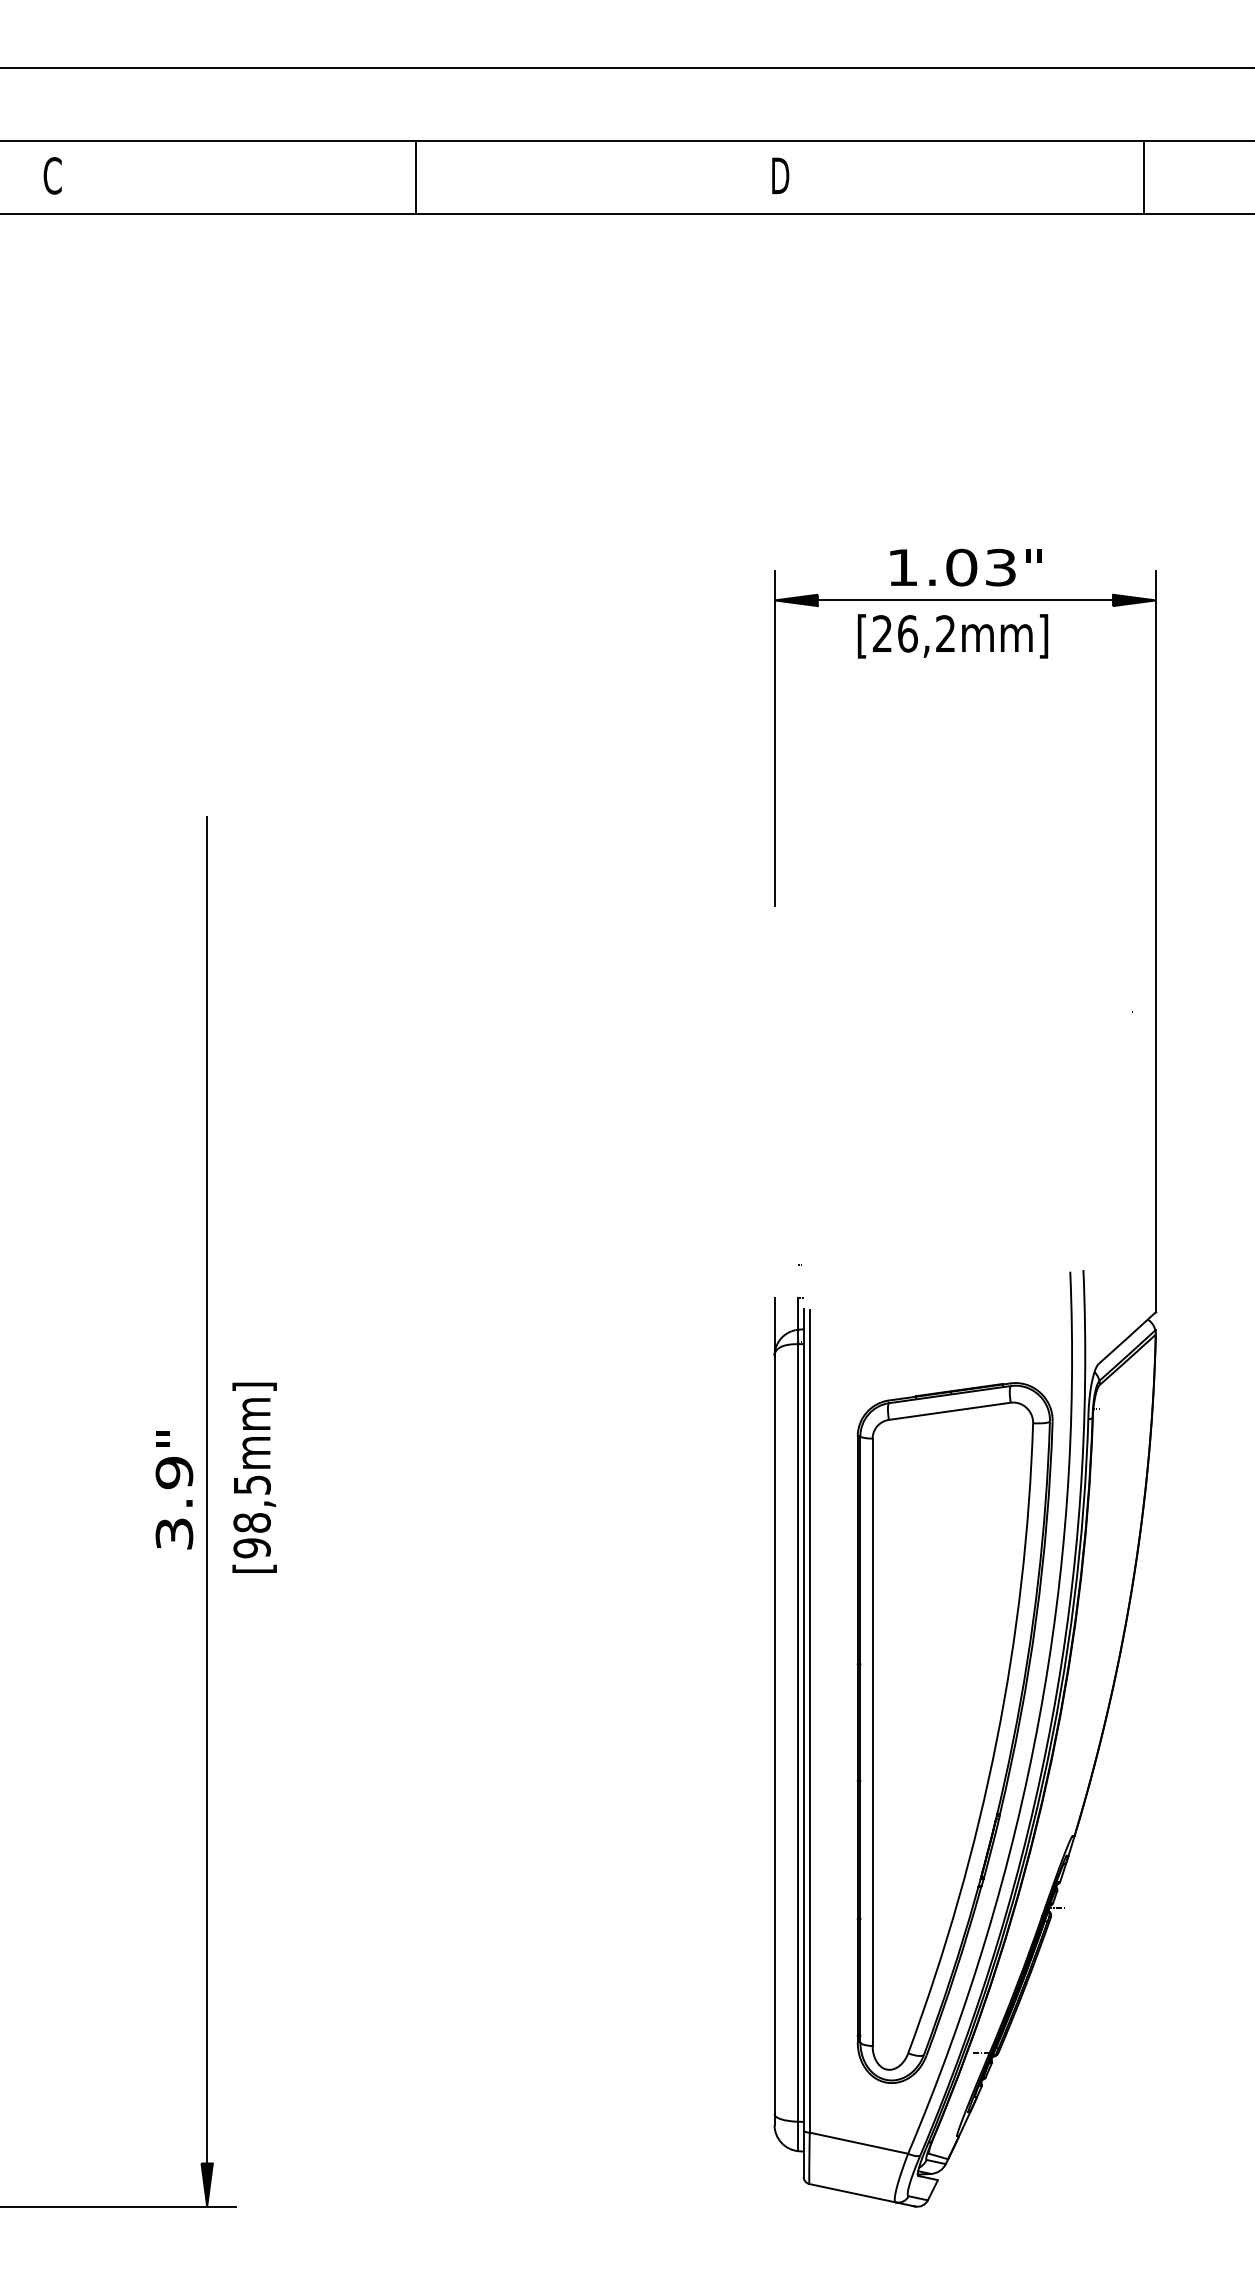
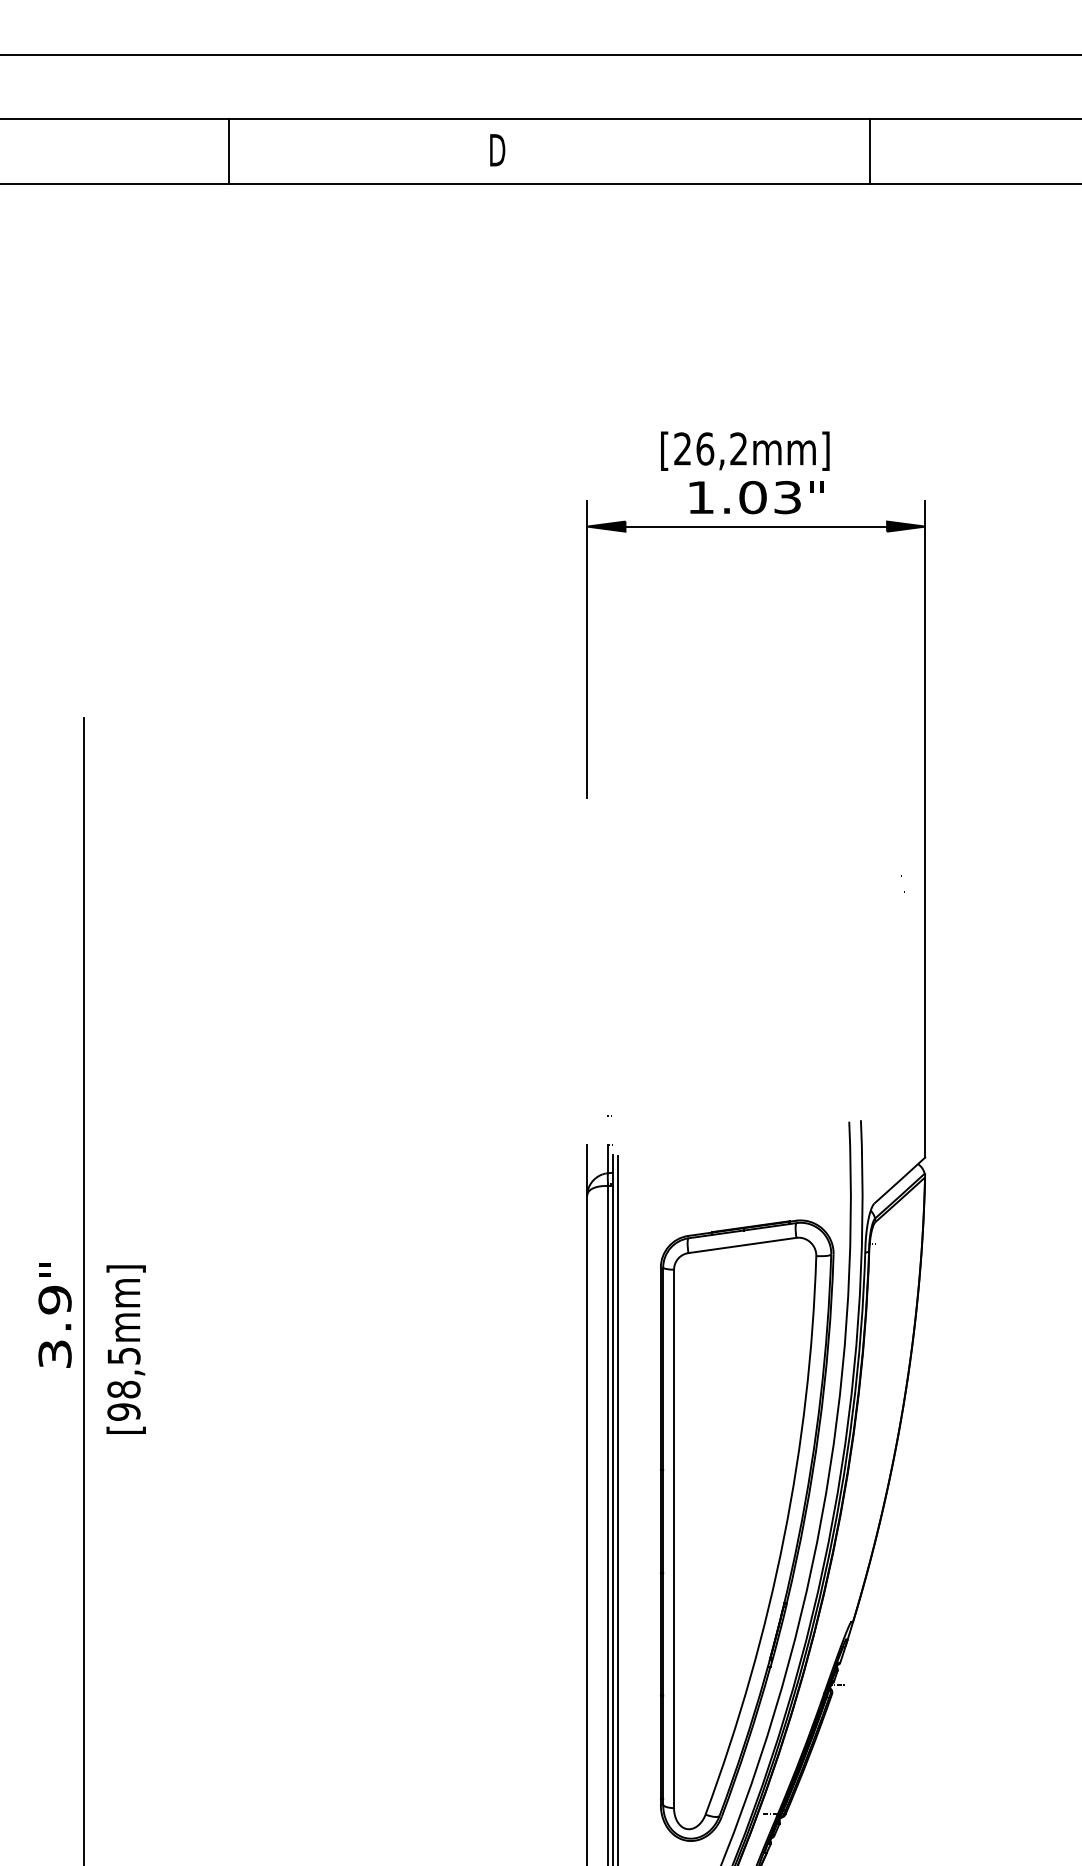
text: (780, 175) -> (497, 149), moved
line: (416, 177) -> (228, 151), moved
line: (1143, 177) -> (869, 151), moved
text: (952, 636) -> (744, 451), moved
text: (254, 1477) -> (126, 1349), moved

